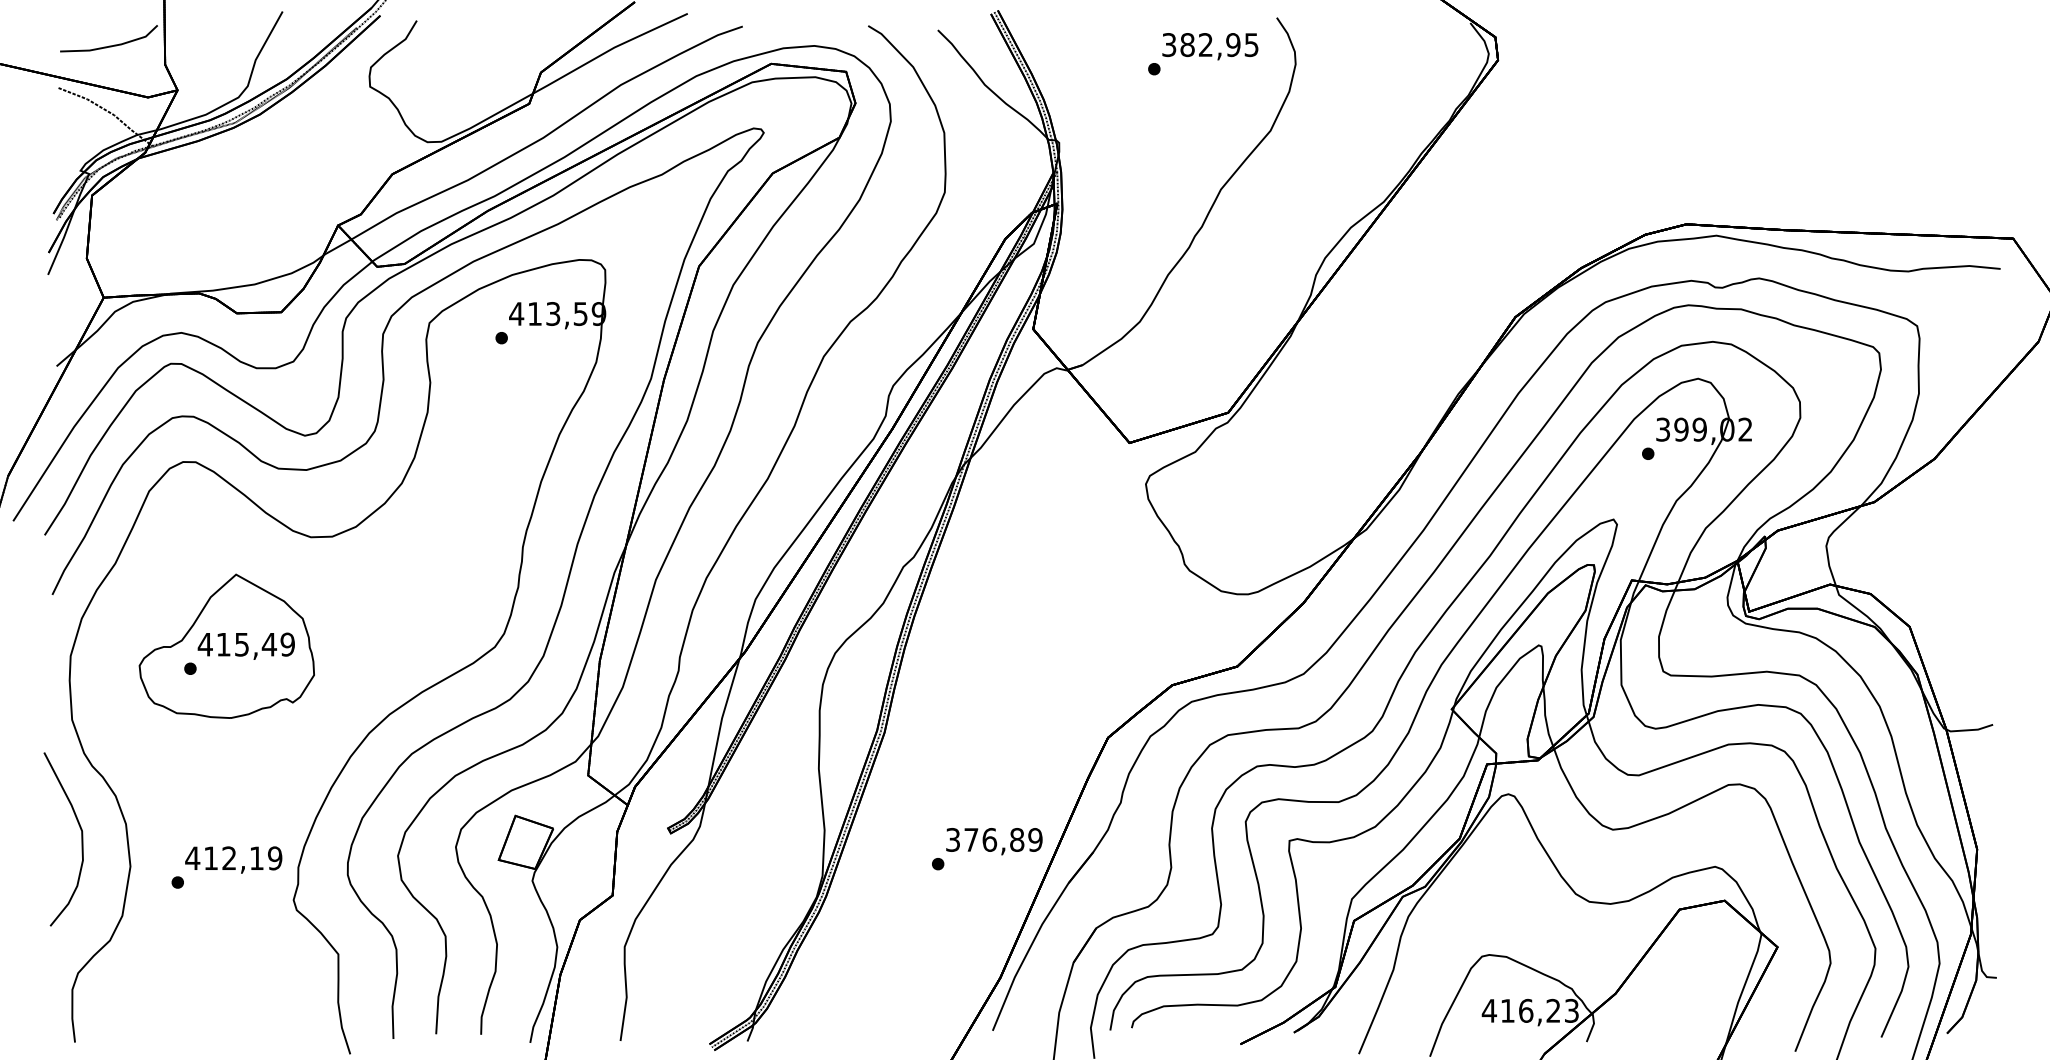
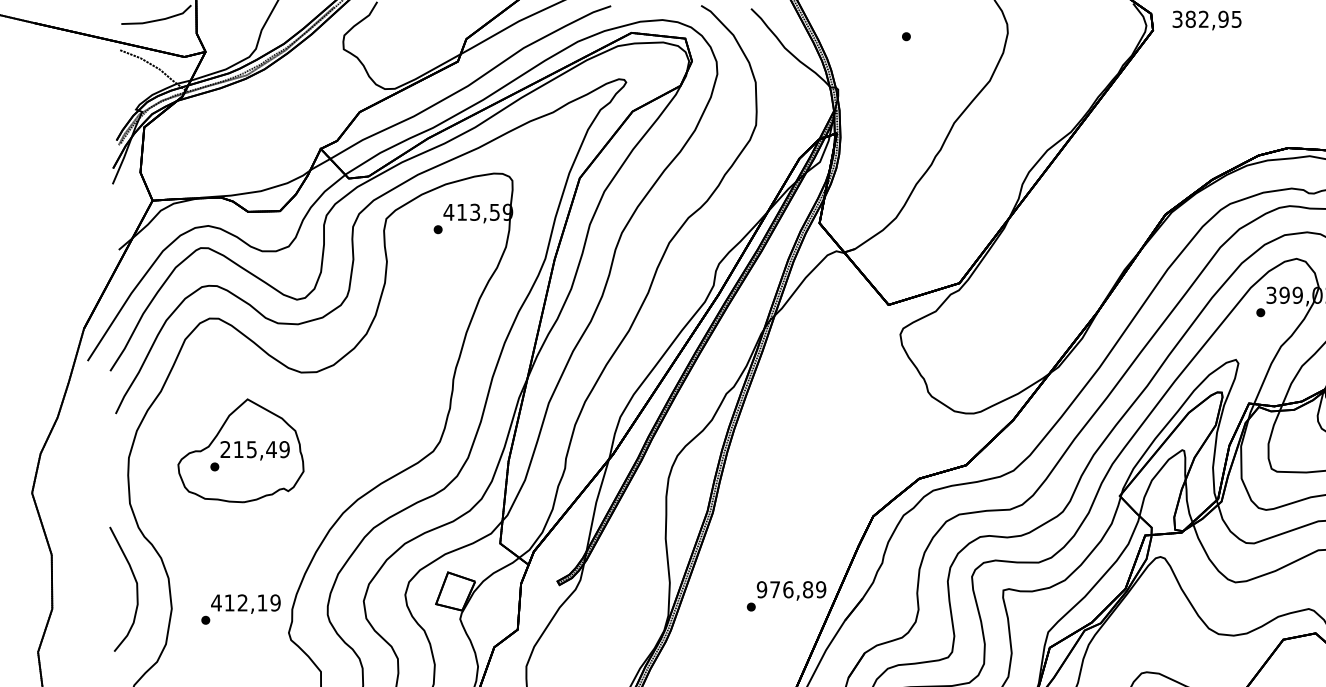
text: (1210, 46) -> (1207, 20), moved
text: (204, 644) -> (224, 449), 415,49 -> 215,49
text: (952, 839) -> (761, 589), 376,89 -> 976,89

